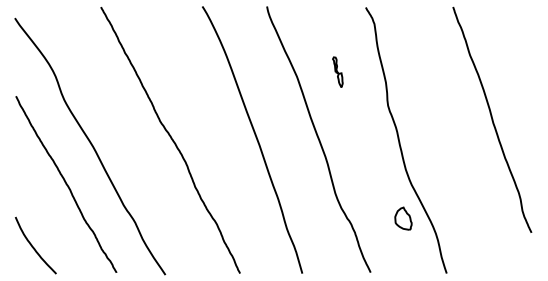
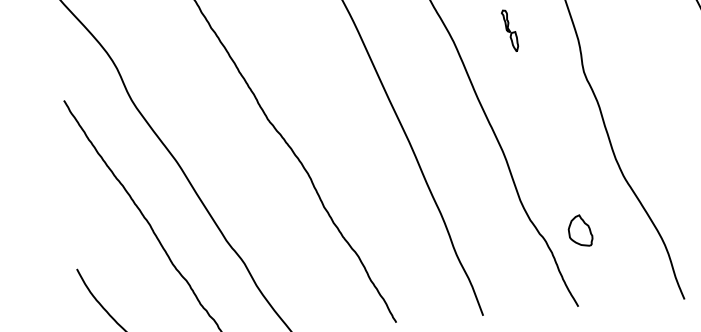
part: (403, 218) -> (580, 230), moved

